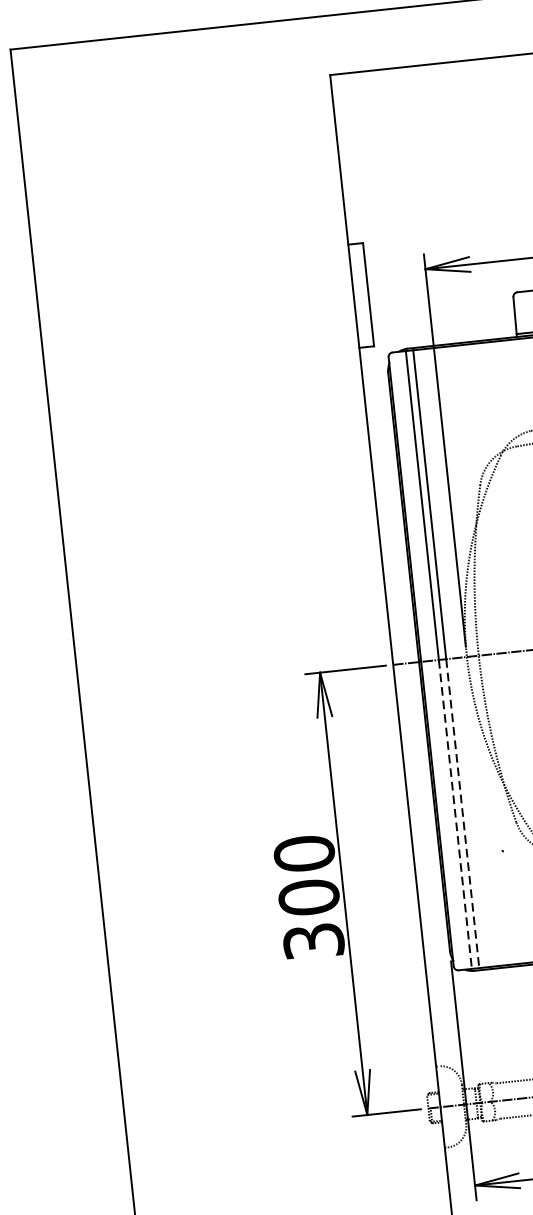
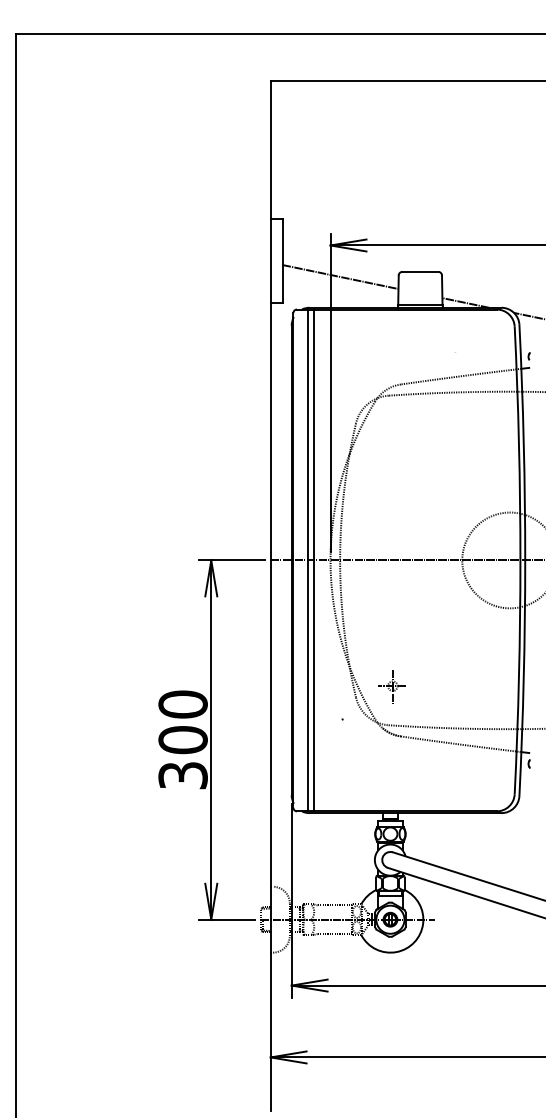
line: (441, 307) -> (340, 277), added
line: (455, 813) -> (307, 685), dashed -> solid
line: (462, 813) -> (313, 685), dashed -> solid

